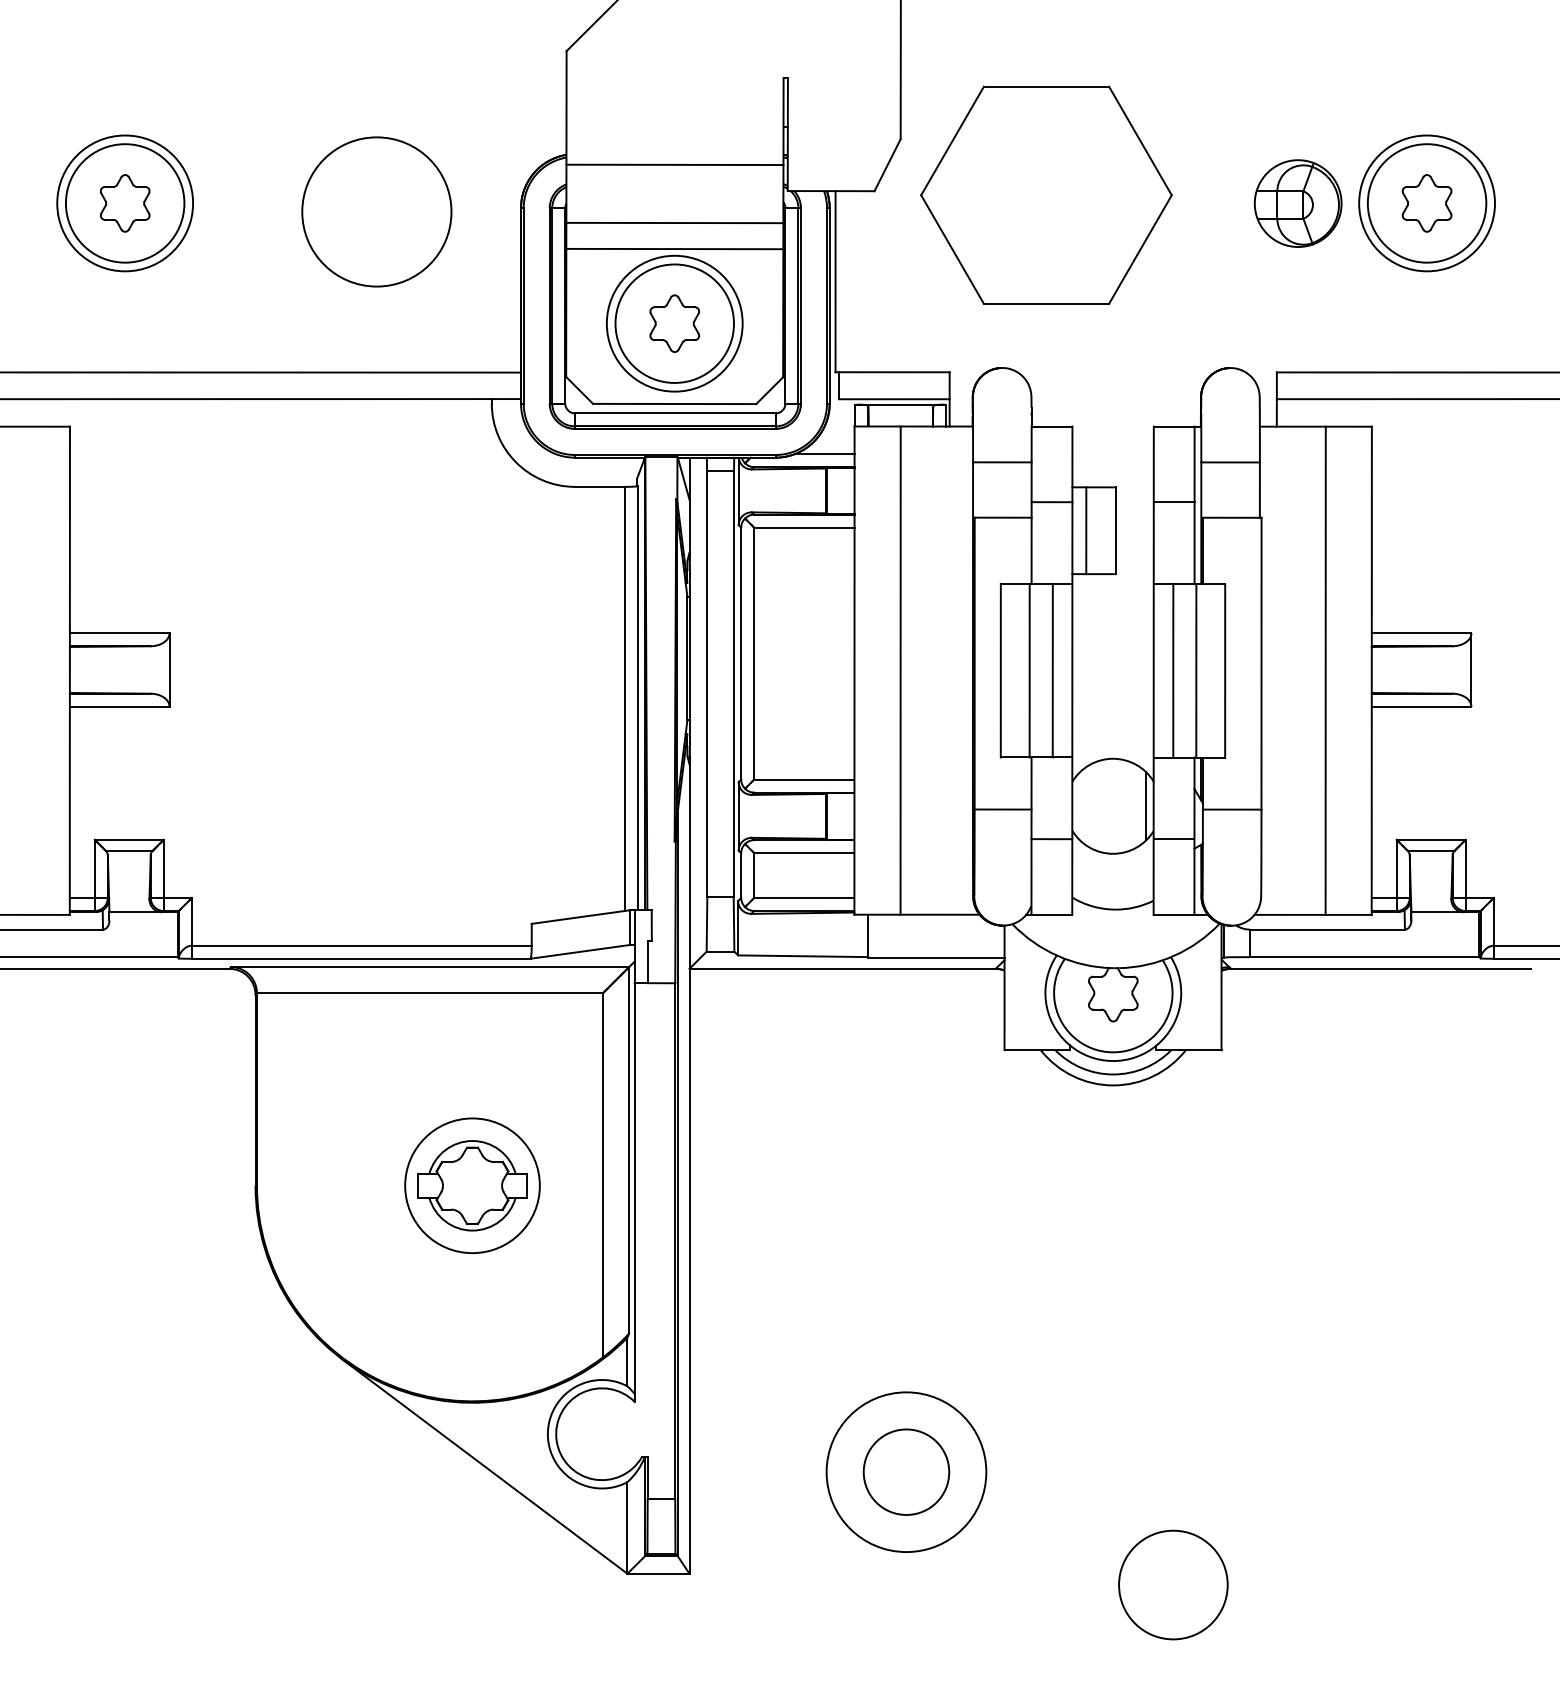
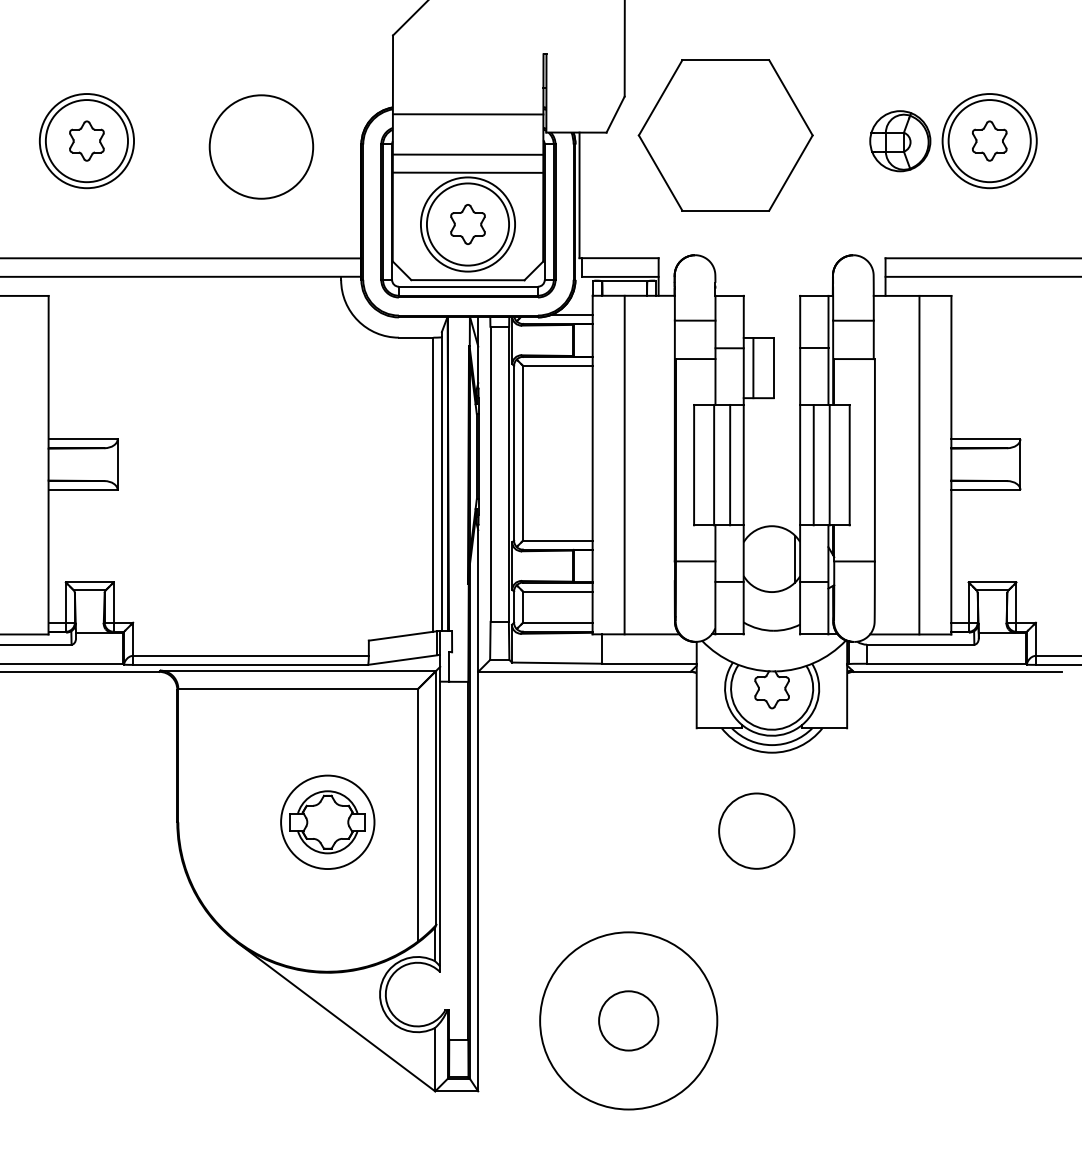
circle: (906, 1471) -> (628, 1020), size x1.6
circle: (1172, 1584) -> (756, 830), moved

